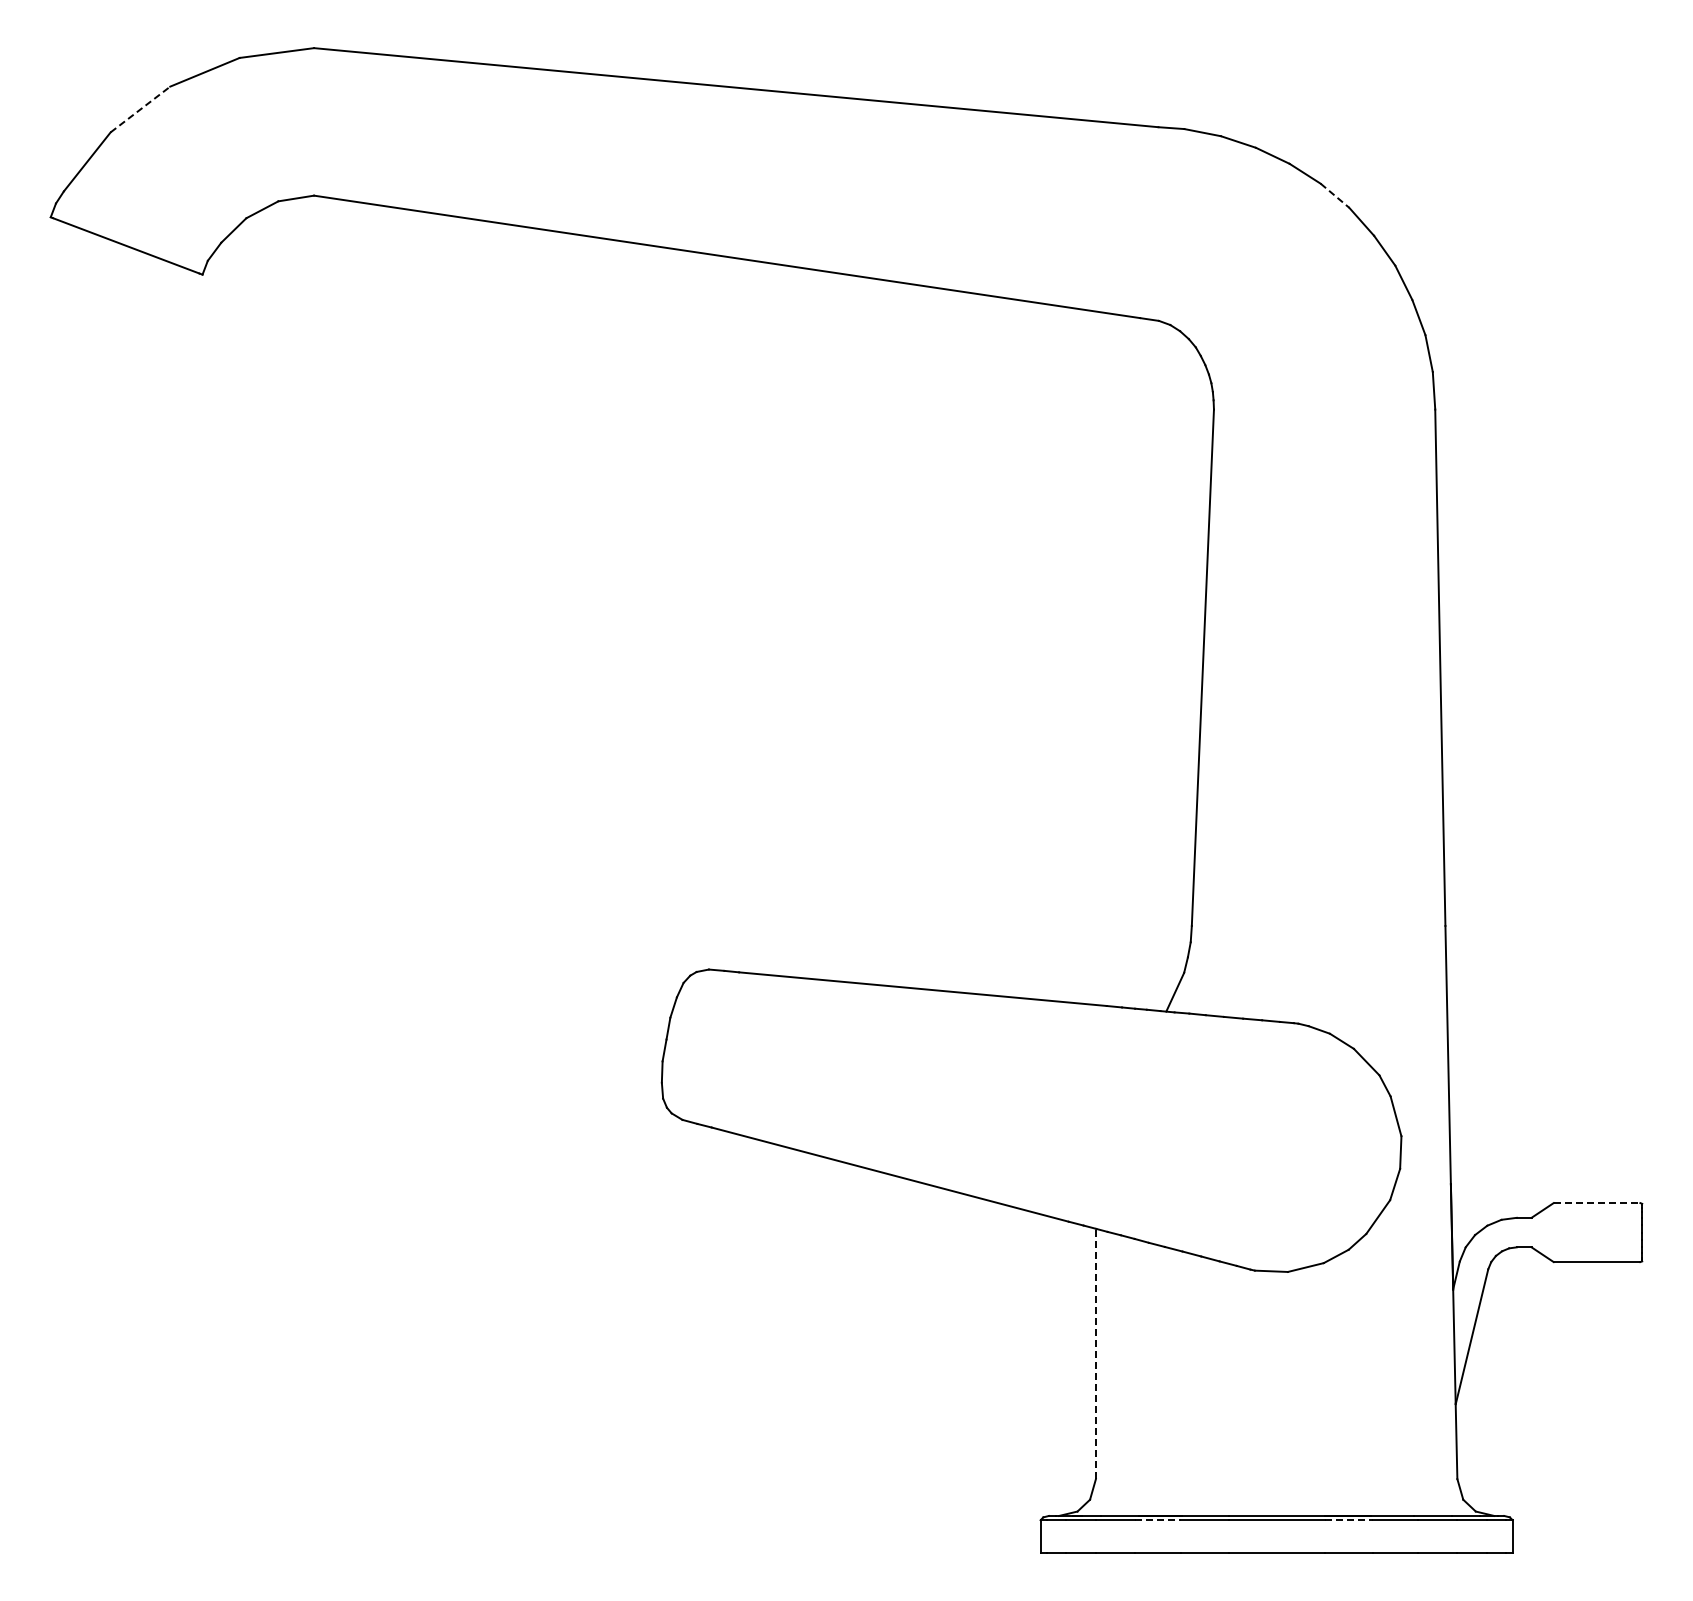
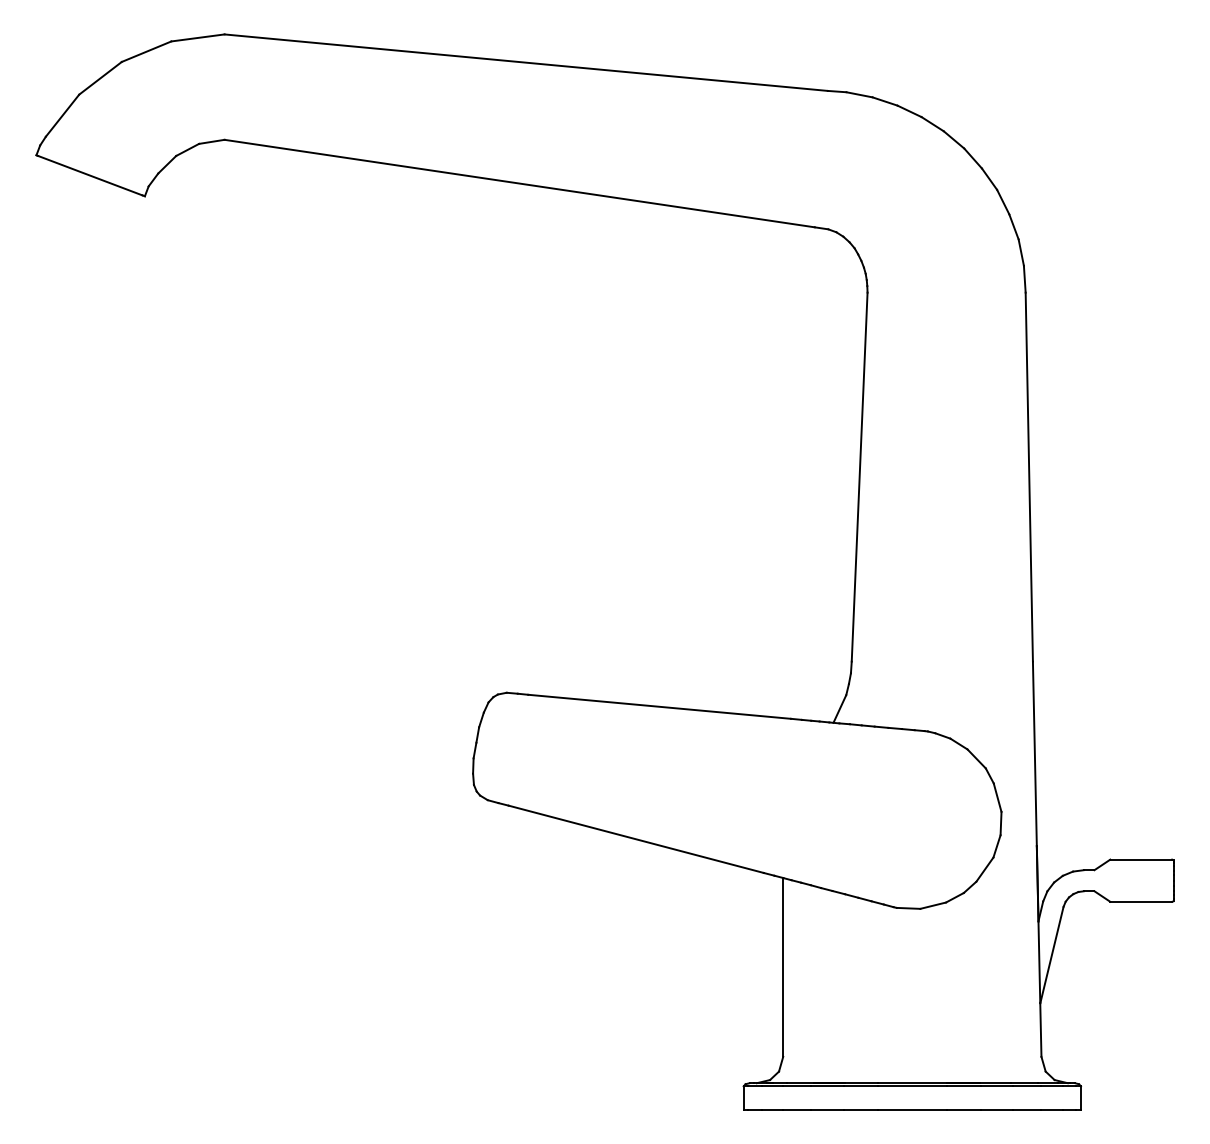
line: (140, 109) -> (100, 78), dashed -> solid
line: (1335, 195) -> (954, 139), dashed -> solid
line: (1597, 1203) -> (1141, 859), dashed -> solid
line: (1095, 1353) -> (782, 967), dashed -> solid
line: (1157, 1520) -> (827, 1086), dashed -> solid
line: (1349, 1520) -> (964, 1086), dashed -> solid

